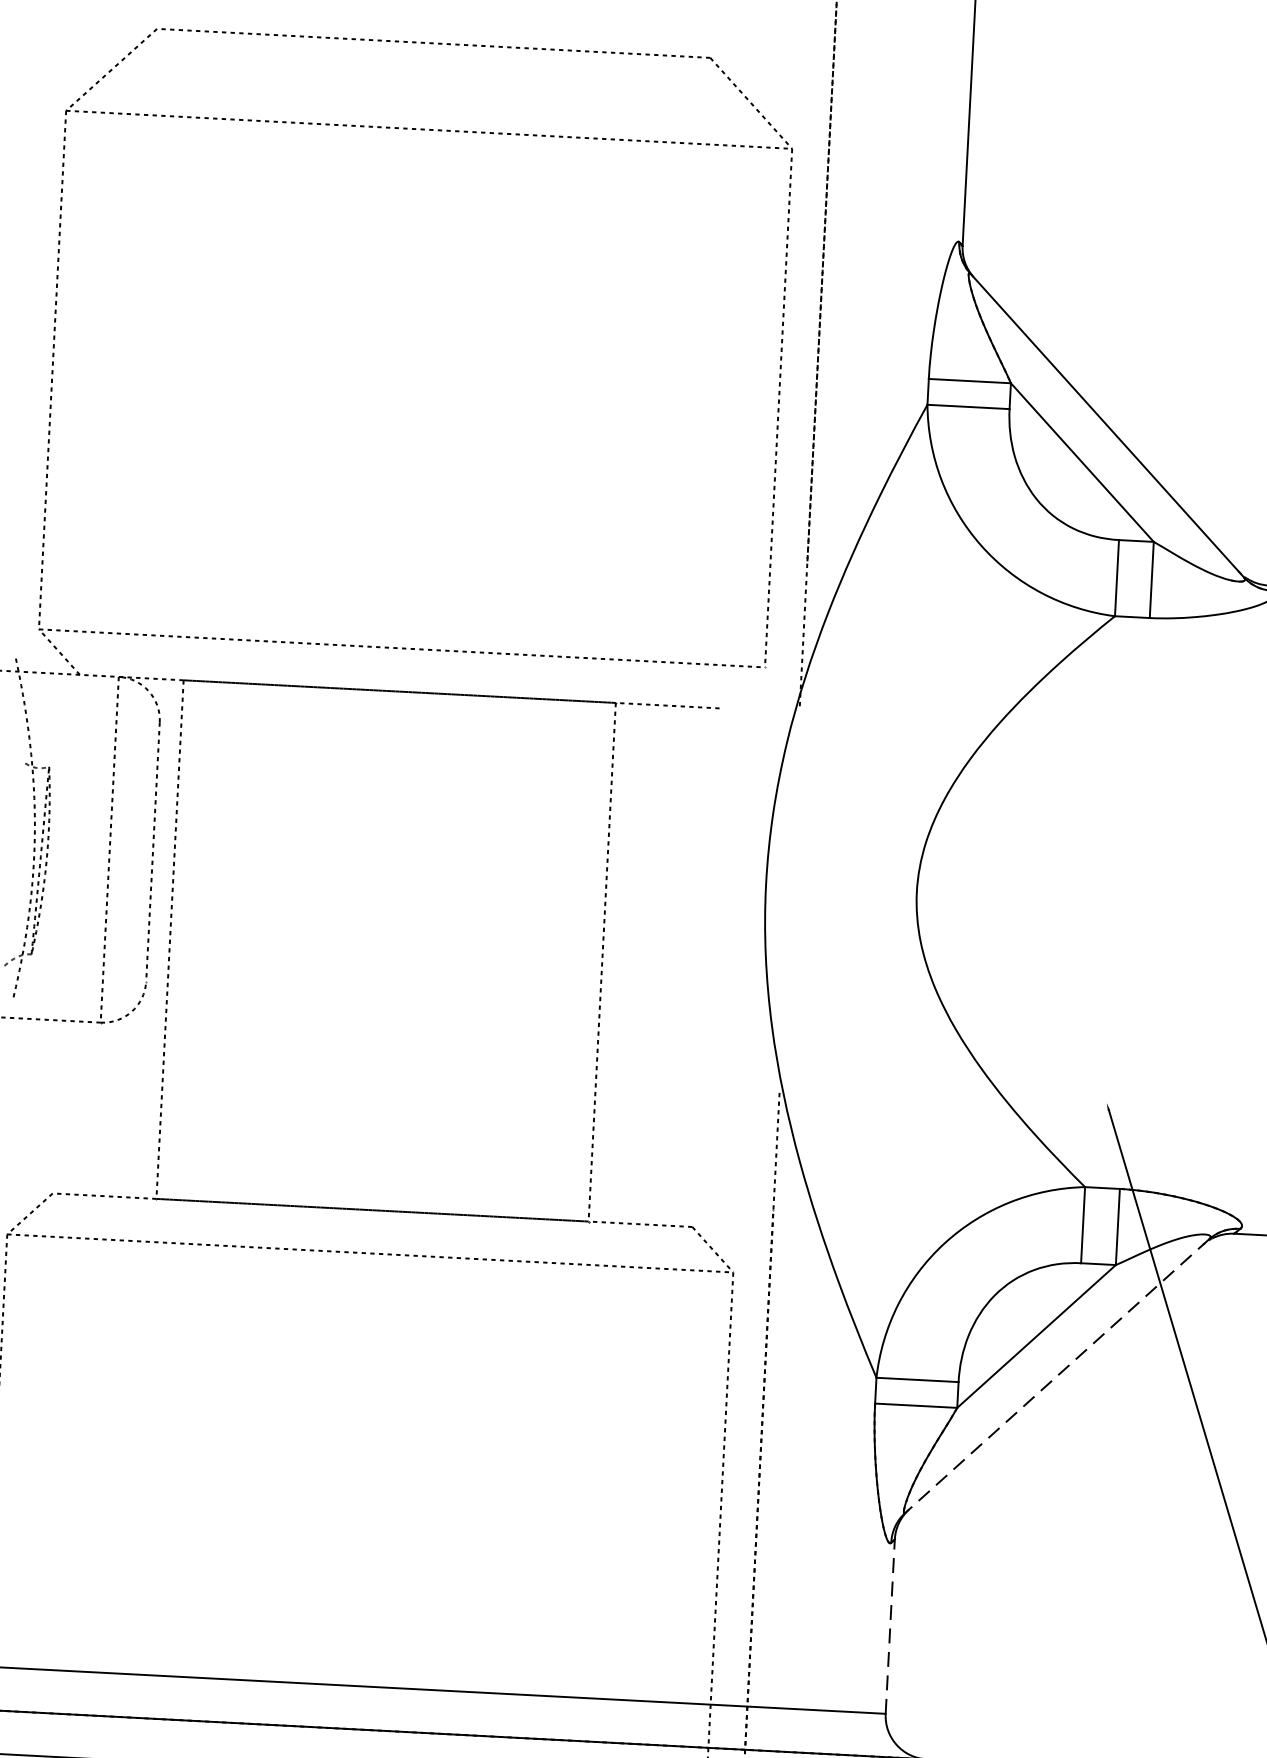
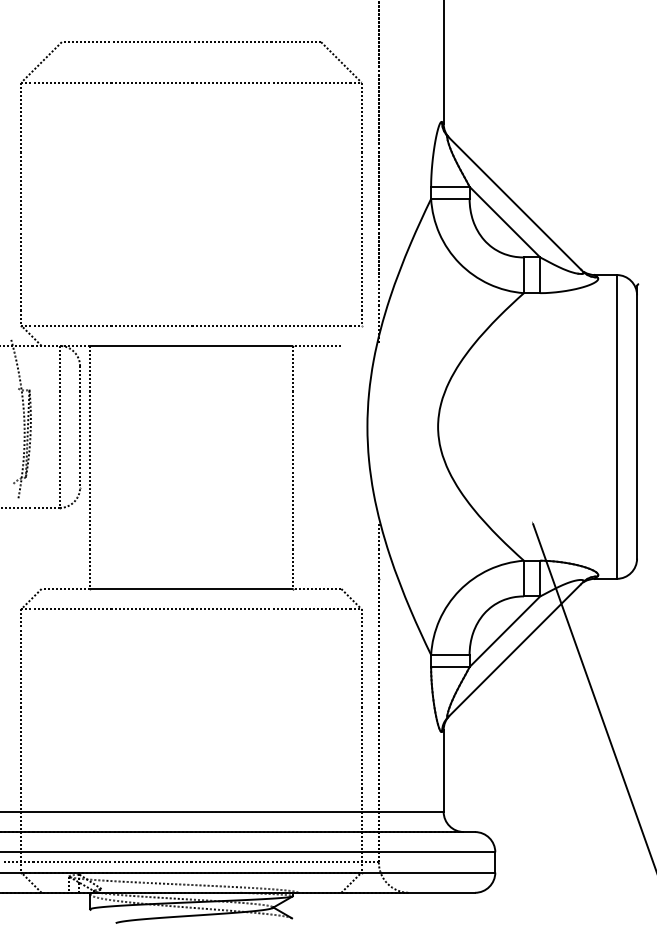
line: (1057, 1375) -> (515, 649), dashed -> solid
line: (889, 1625) -> (443, 770), dashed -> solid

